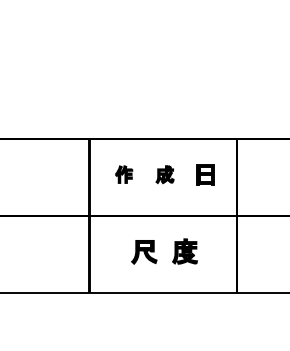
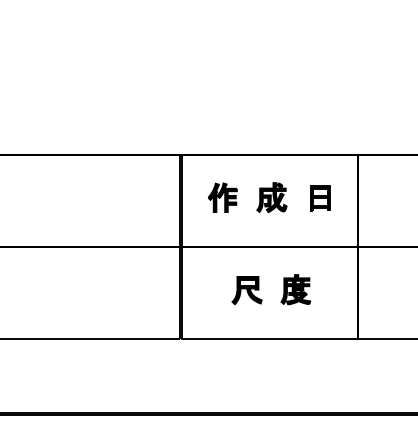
part: (123, 174) -> (222, 197), size x1.43
part: (164, 174) -> (271, 197), size x1.43

